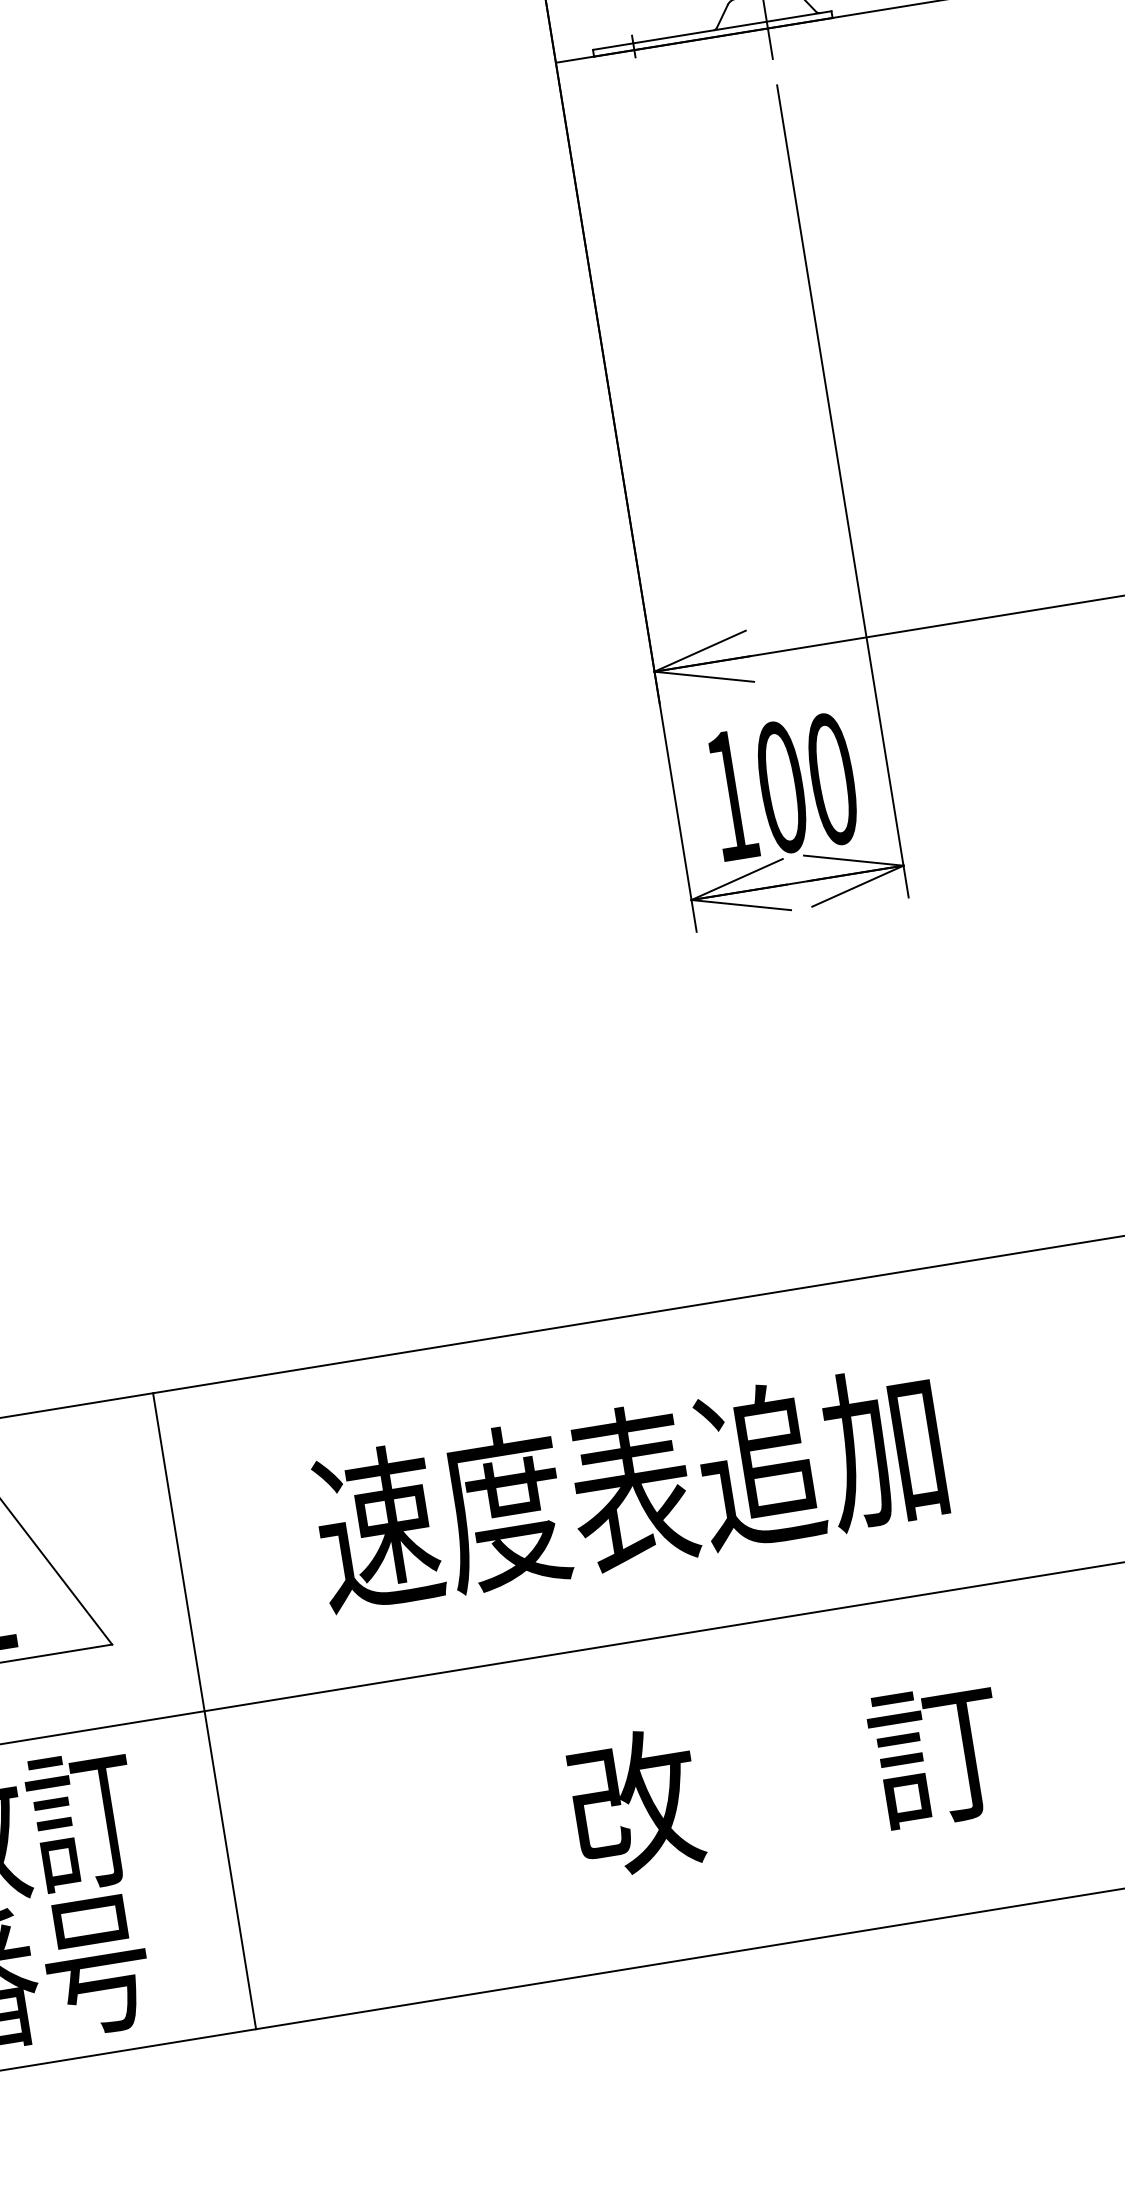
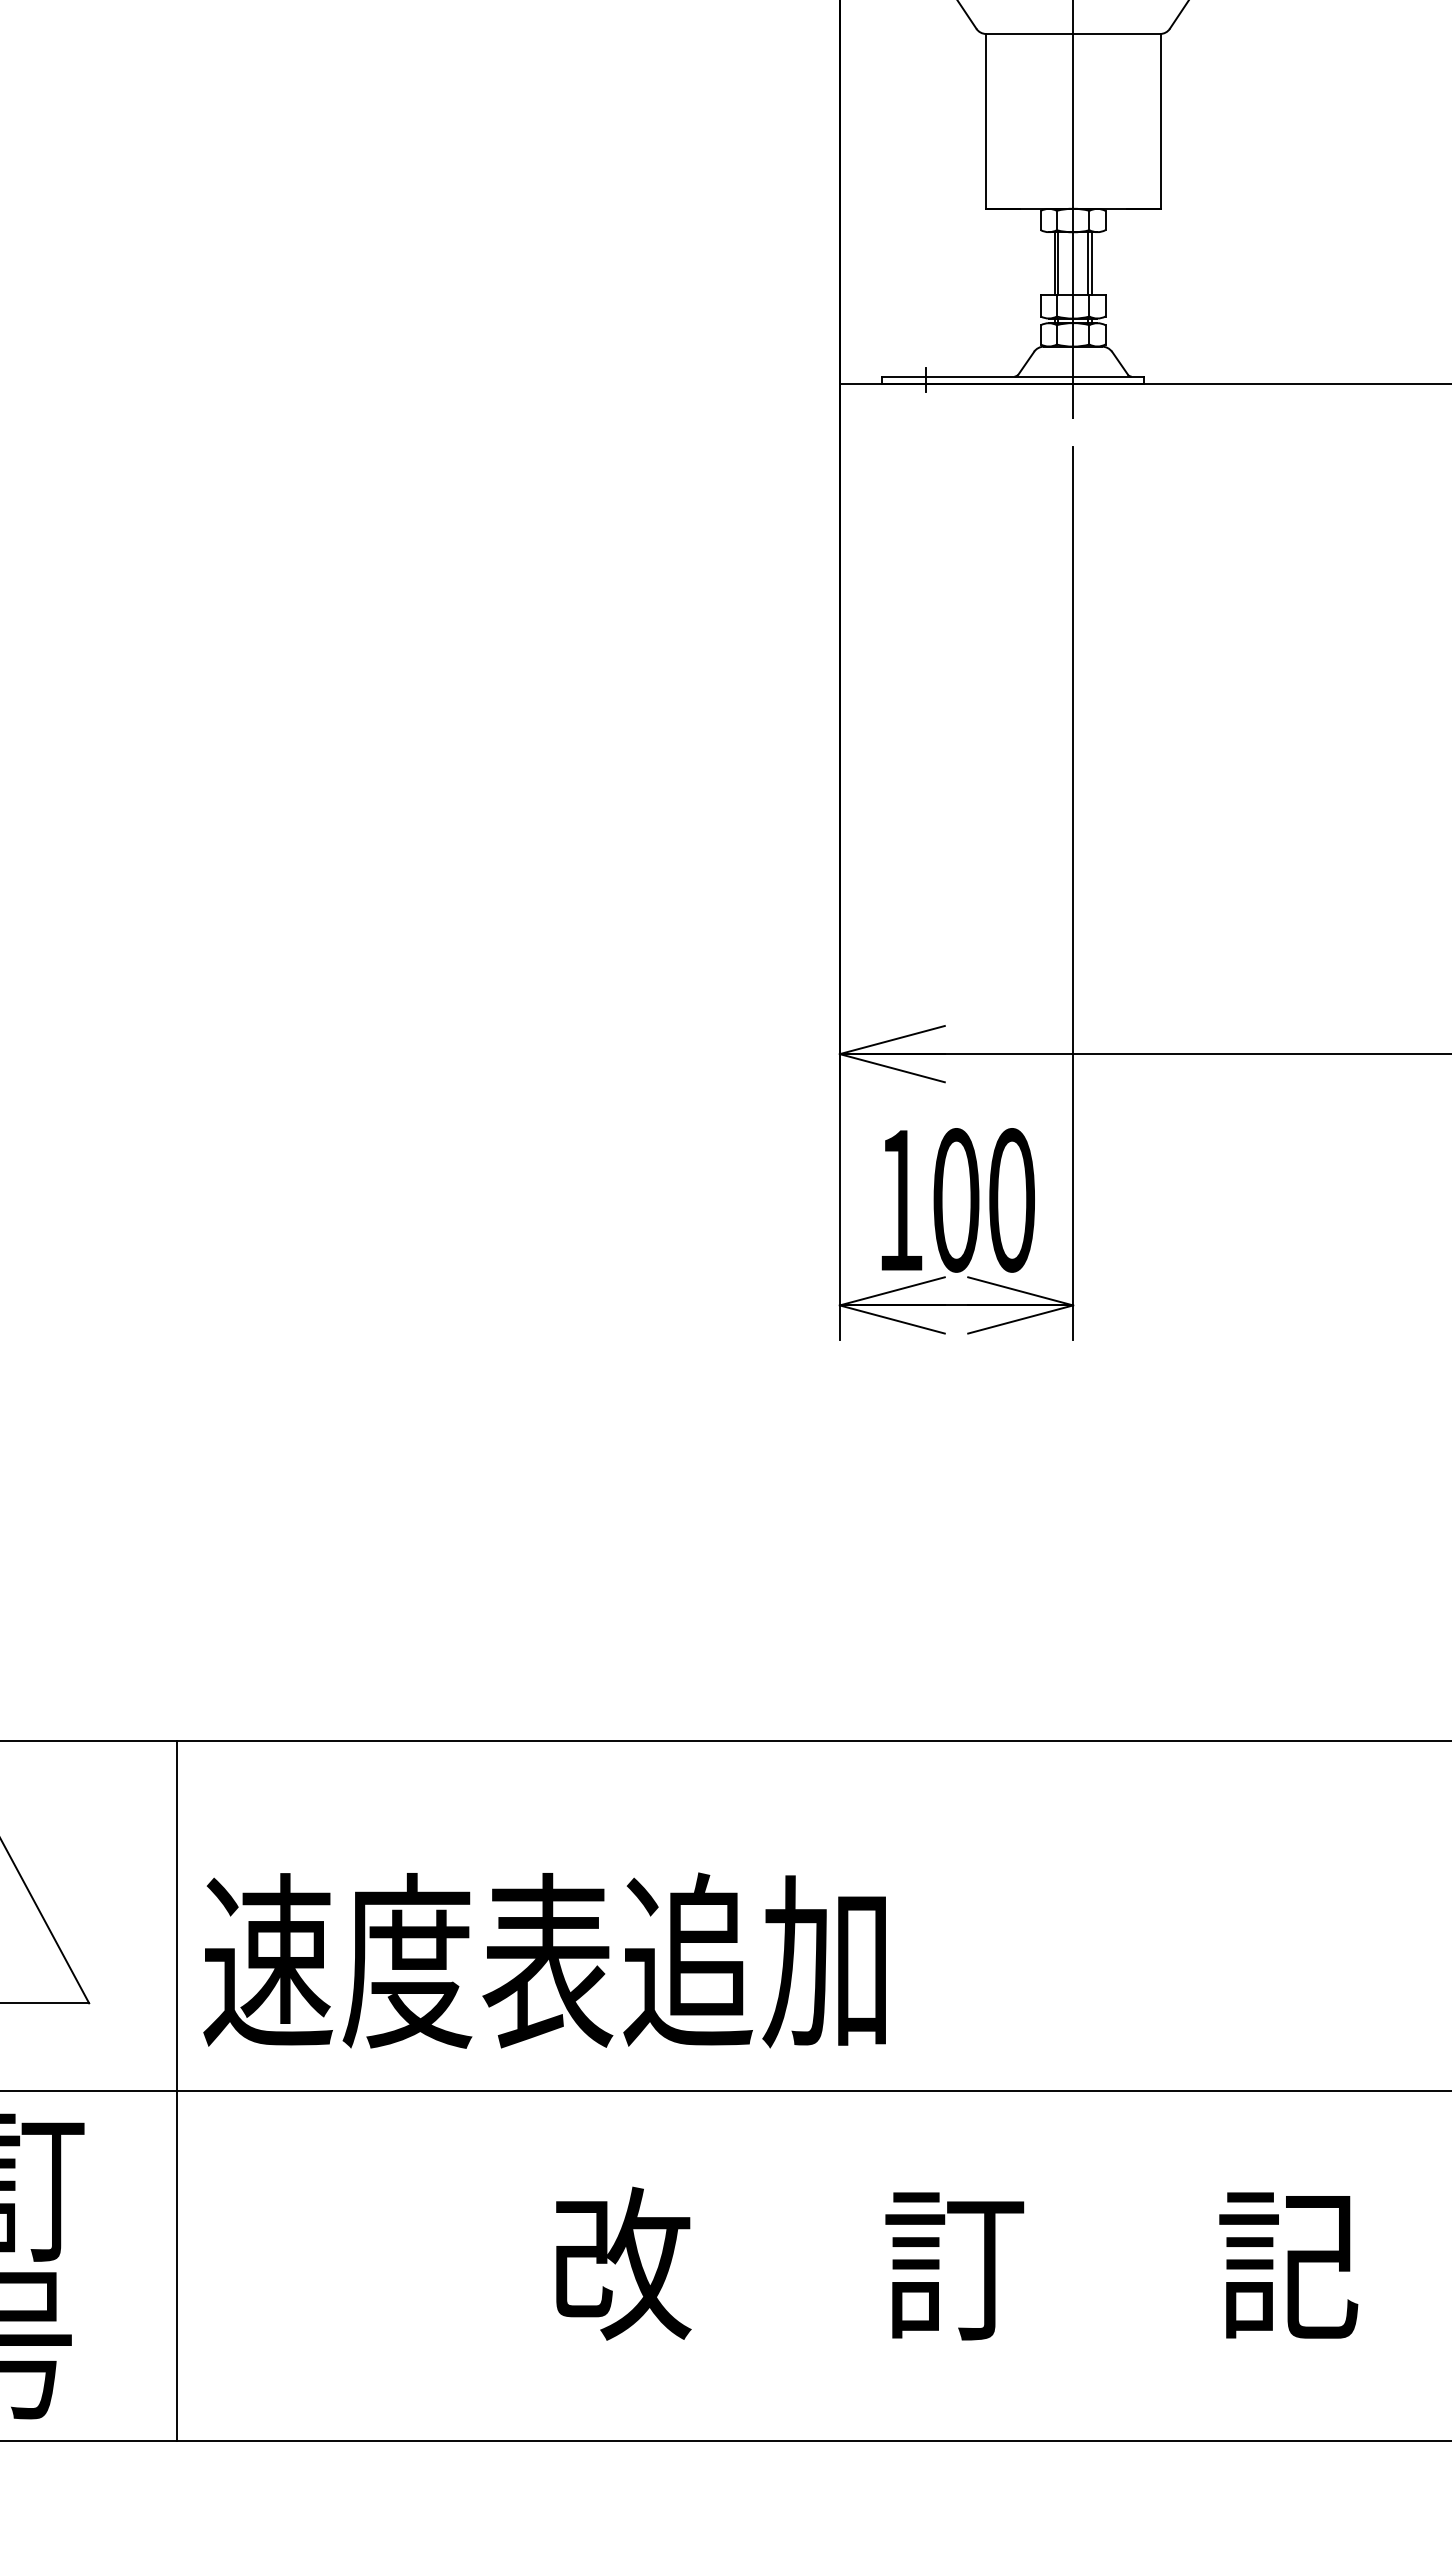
text: (628, 1487) -> (544, 1960), moved

